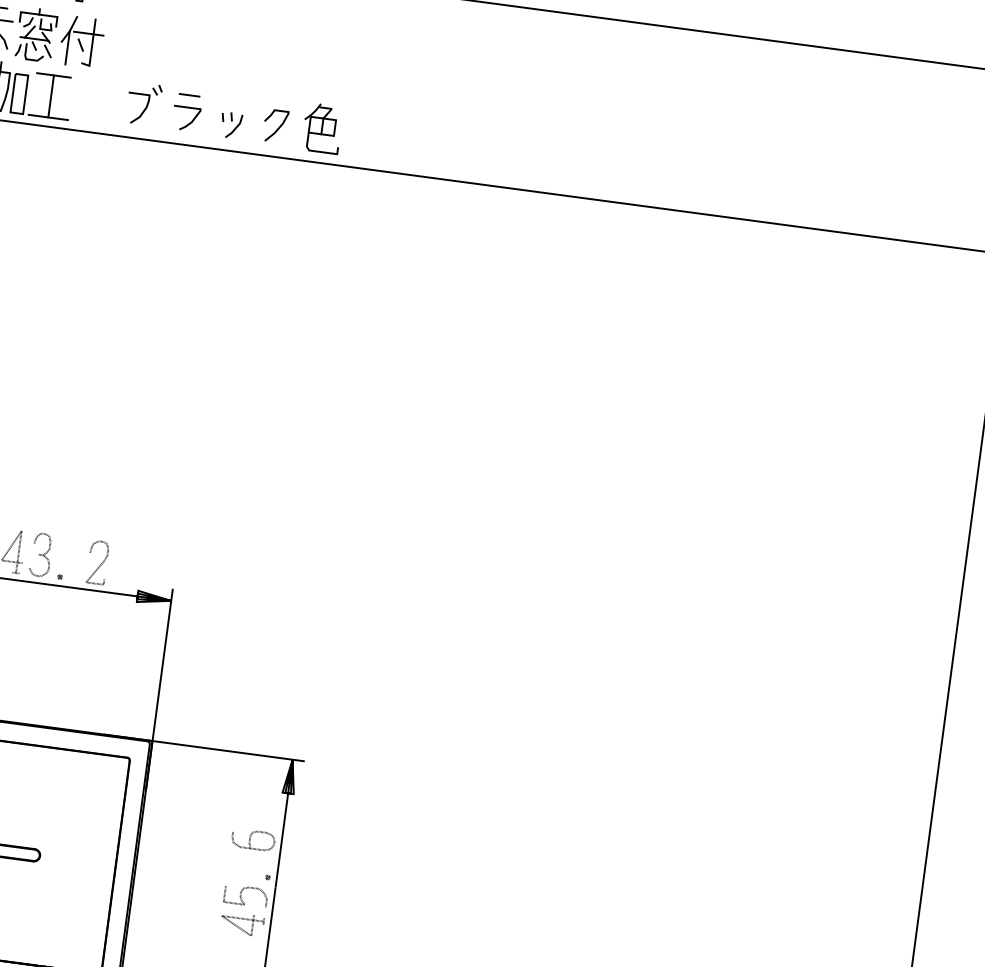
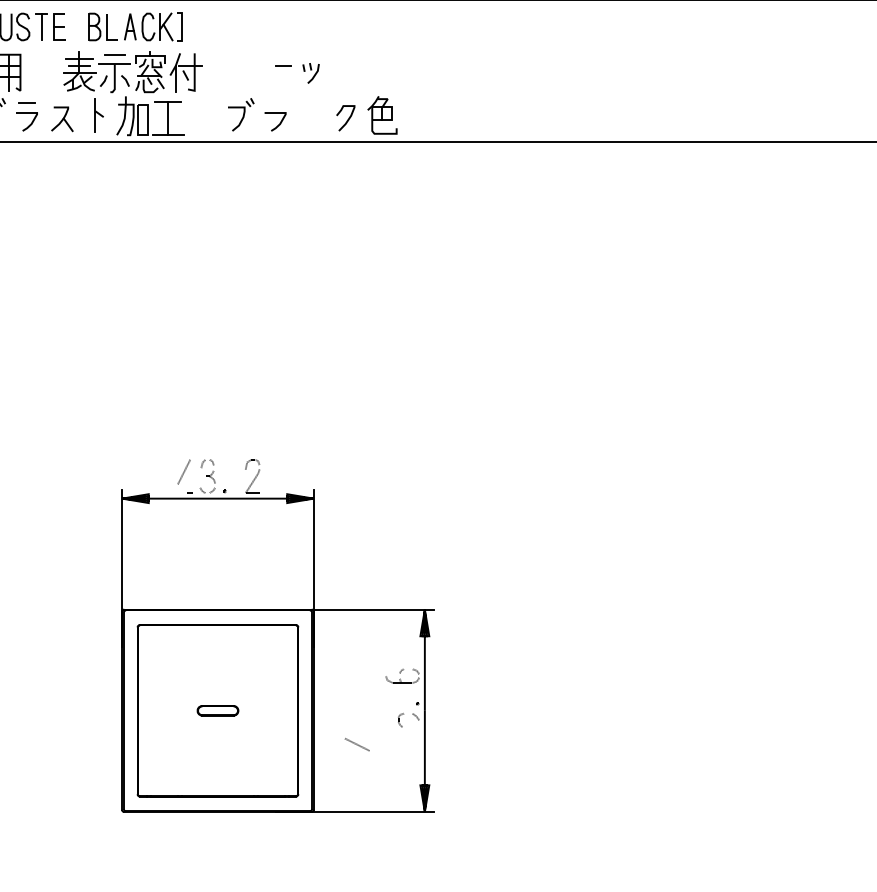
line: (189, 94) -> (283, 65), moved
part: (230, 125) -> (310, 73), moved
line: (235, 925) -> (356, 744), moved

